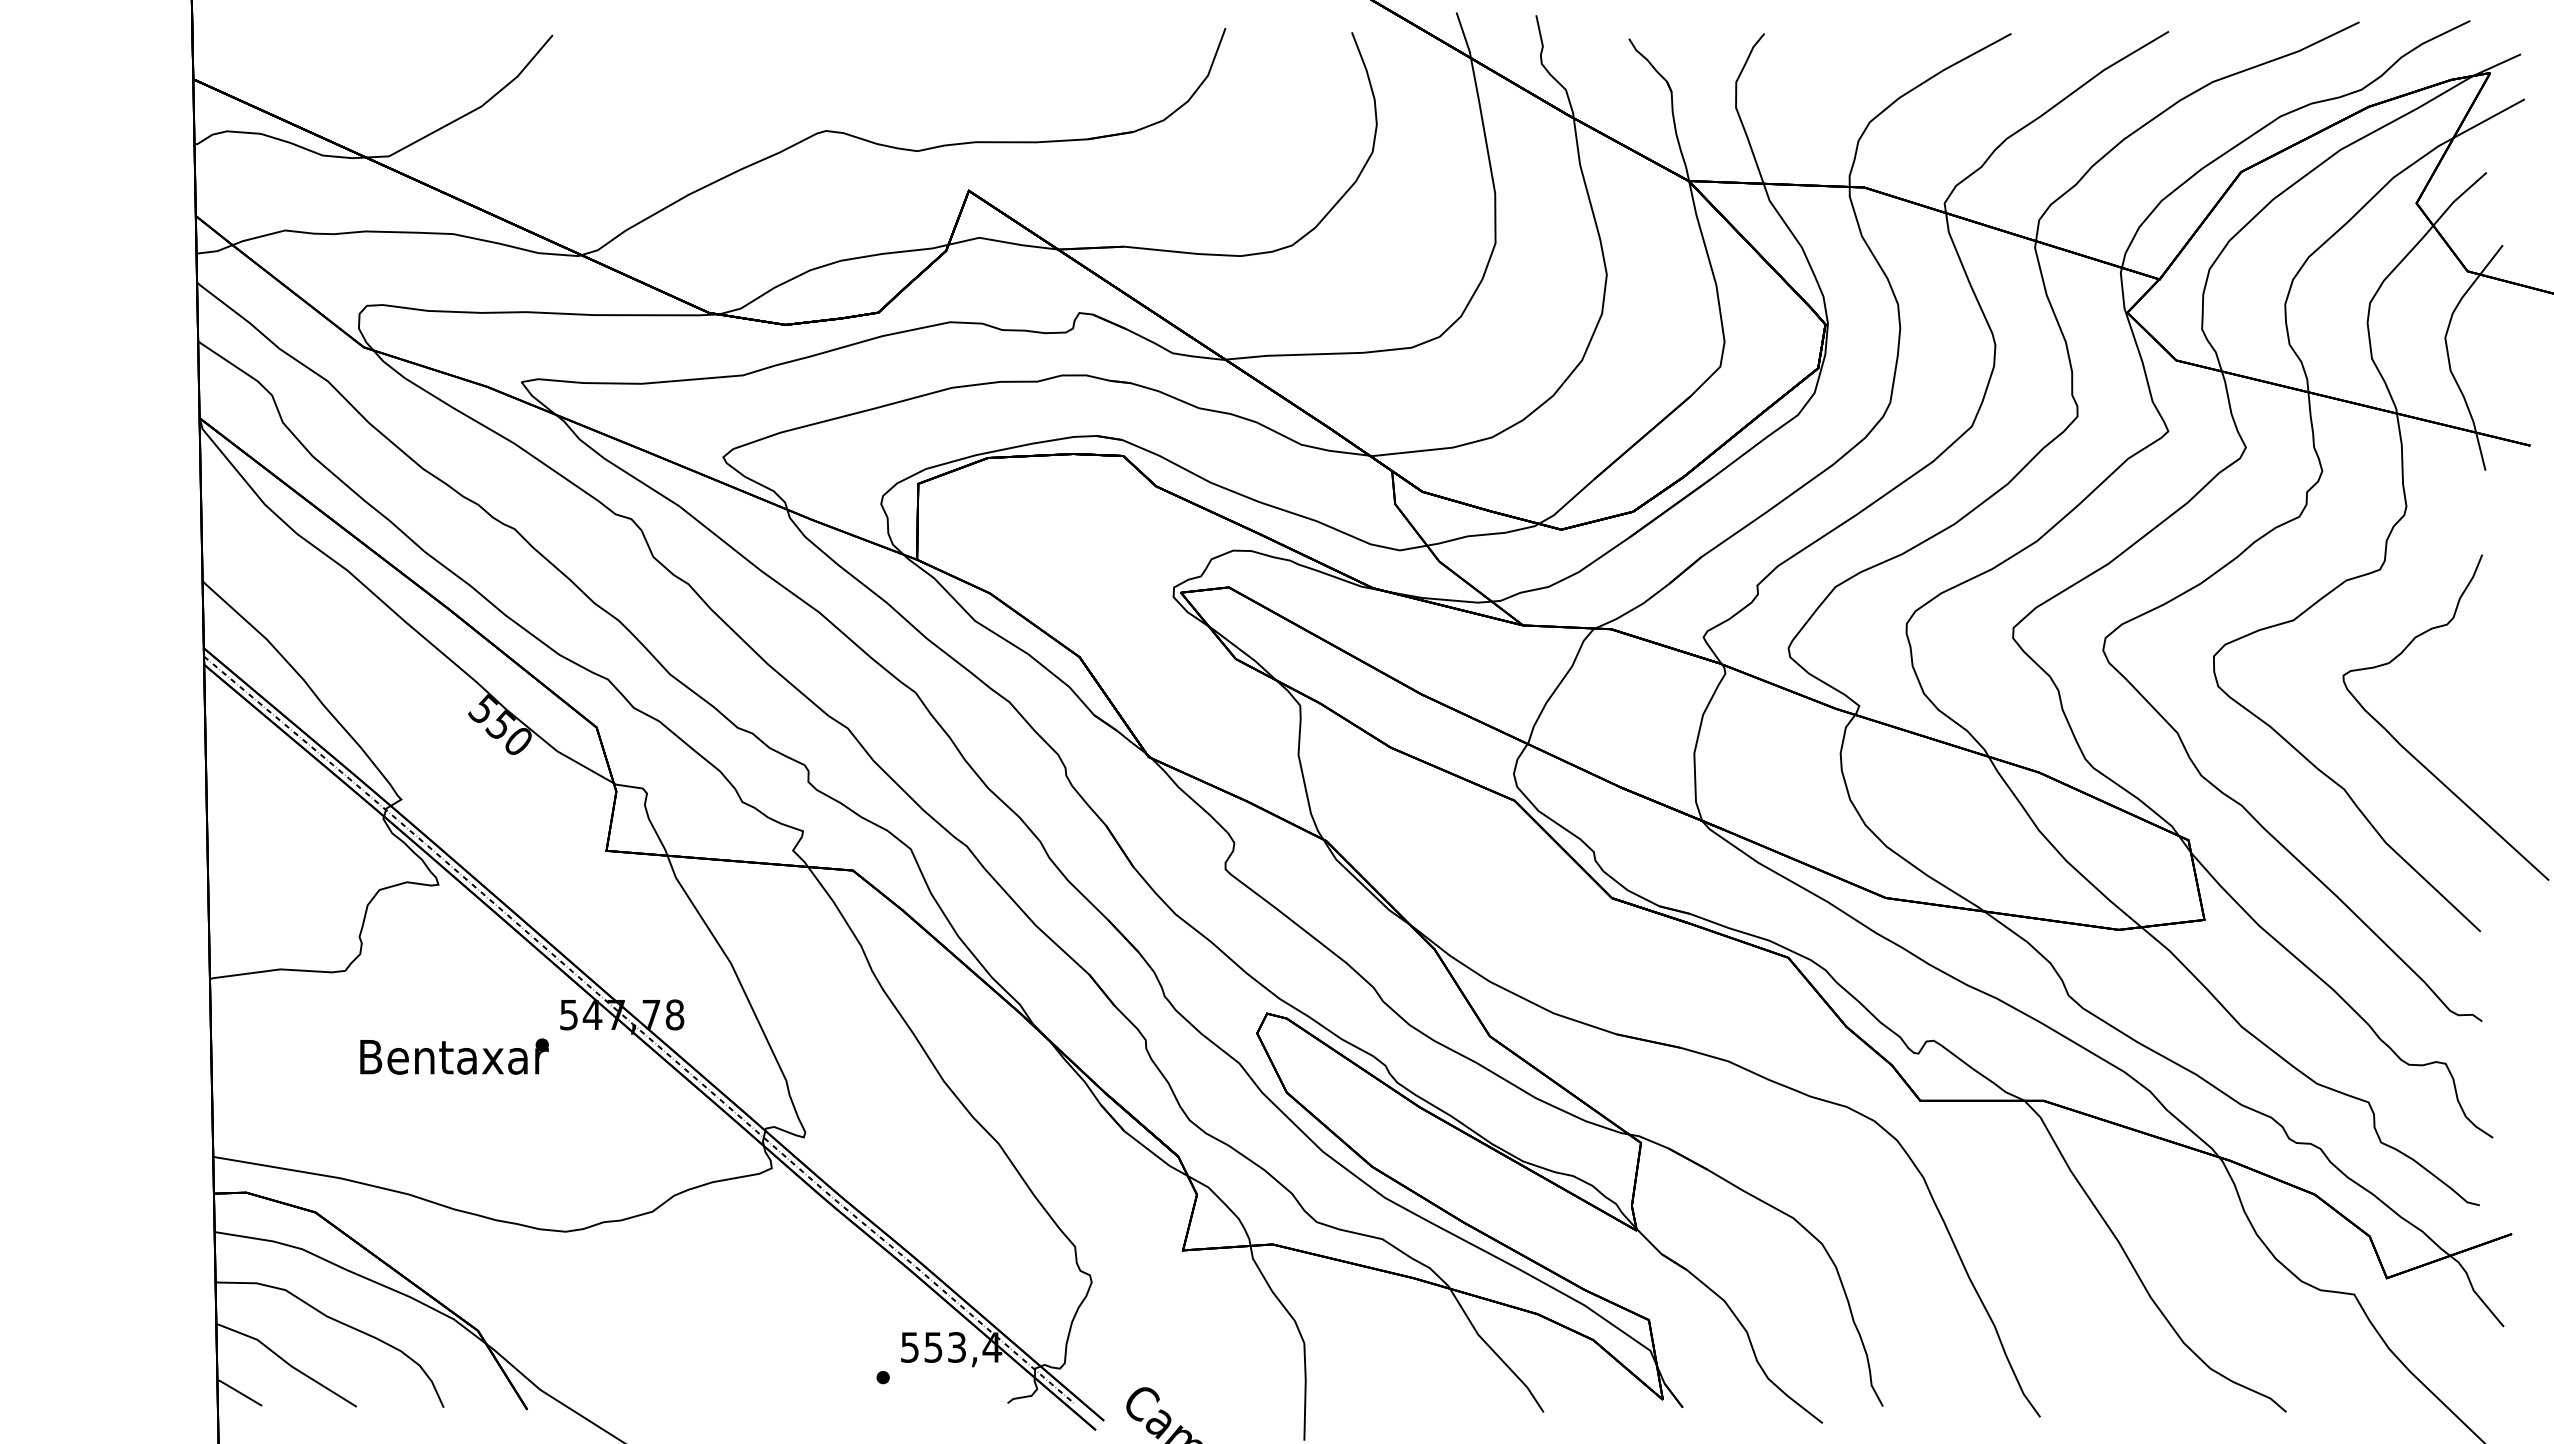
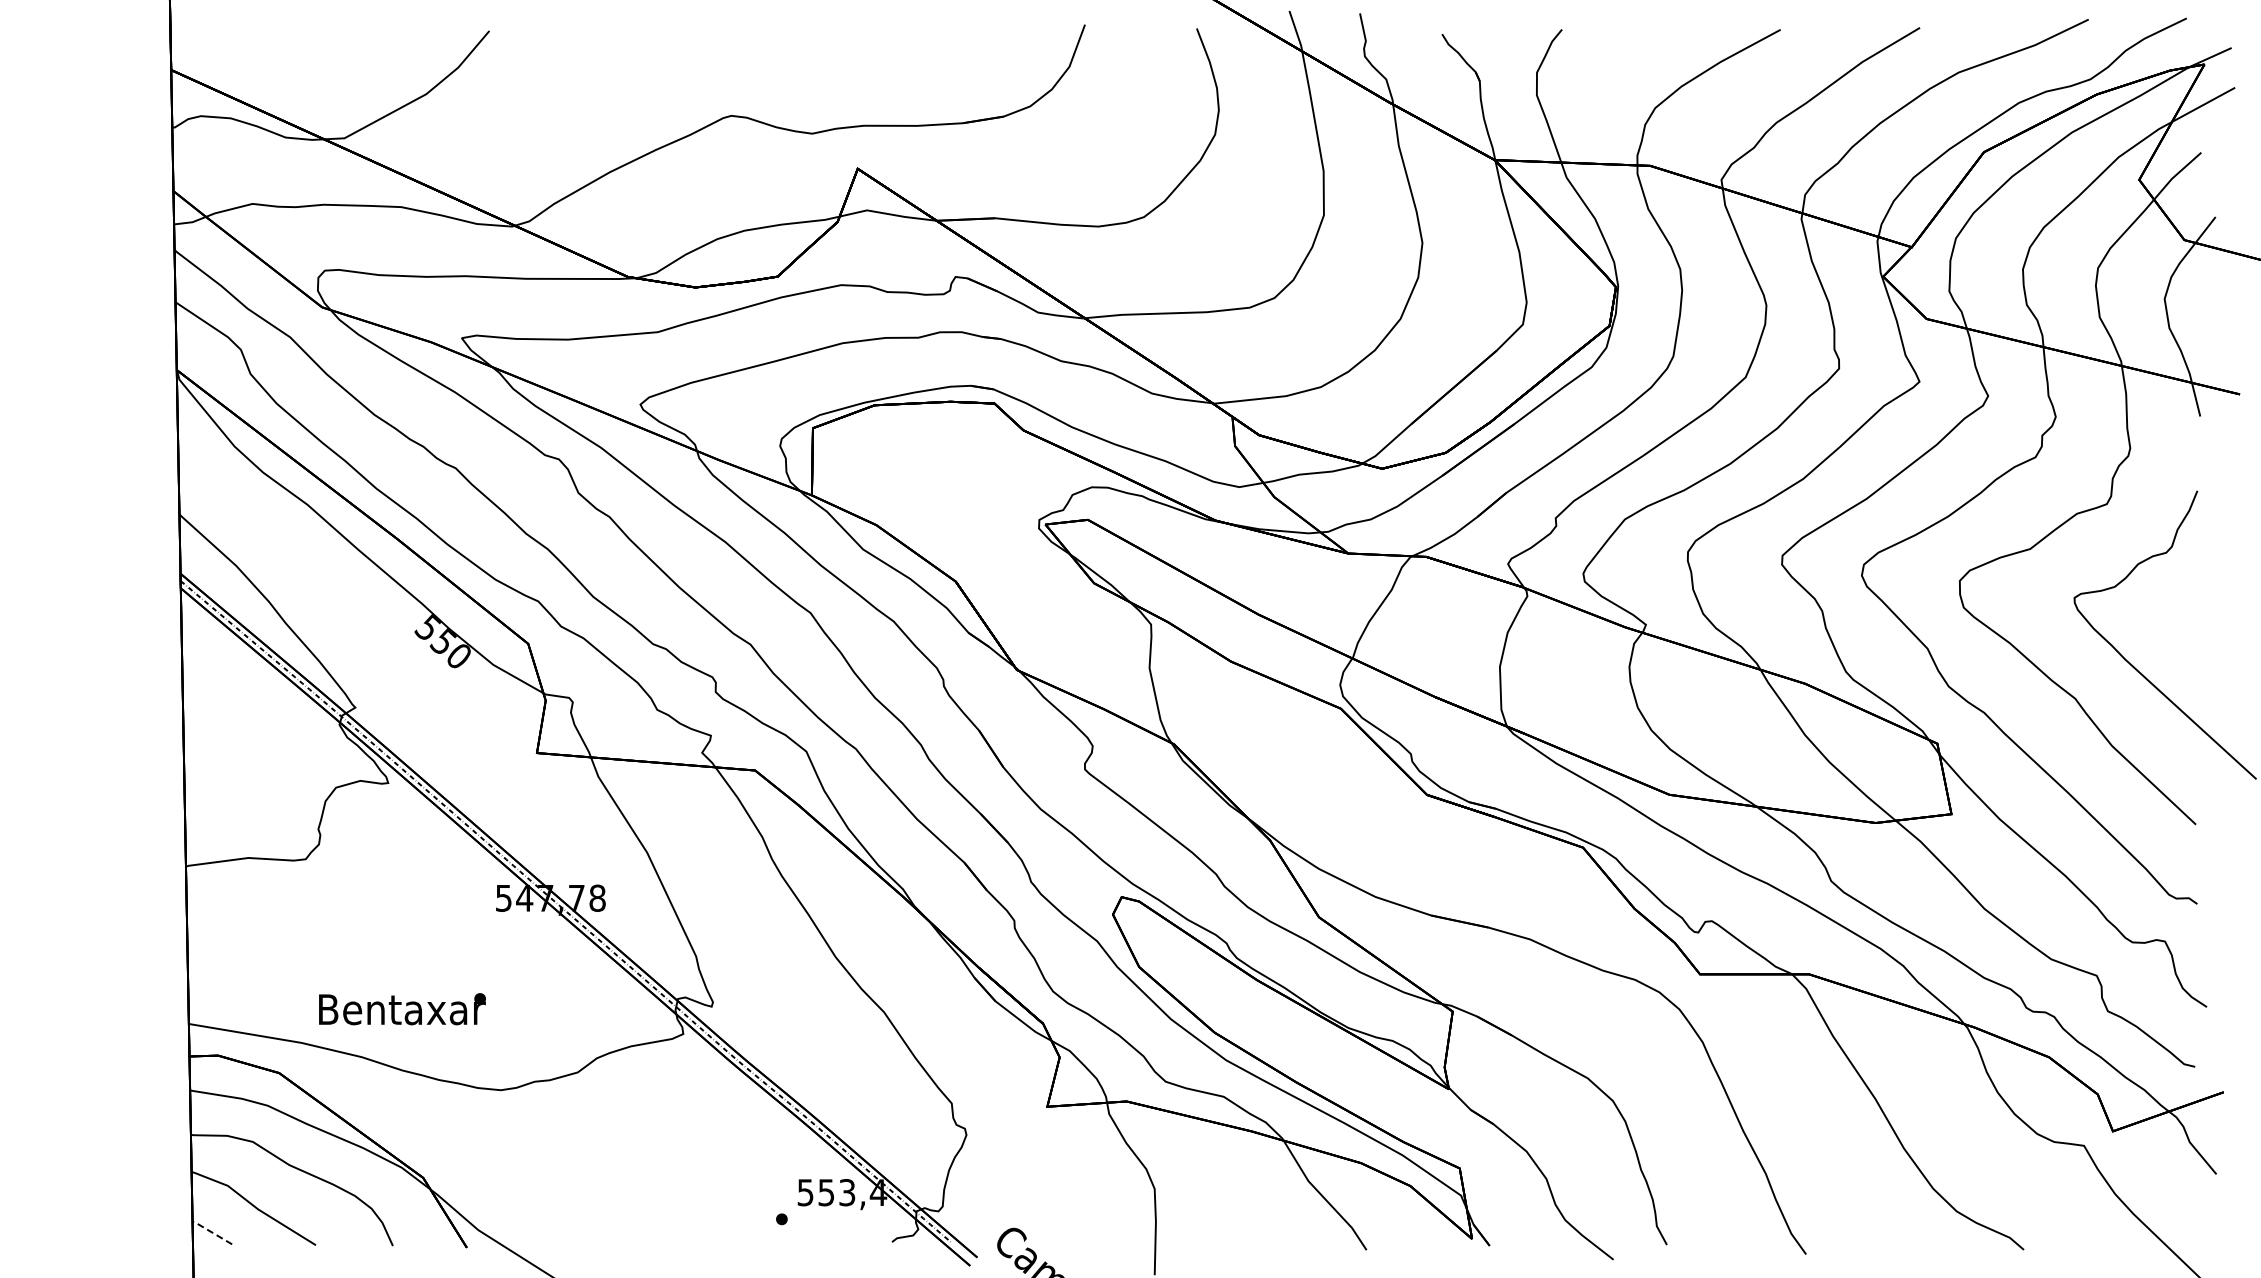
text: (454, 1056) -> (402, 1009), moved
line: (238, 1392) -> (211, 1232), solid -> dashed

